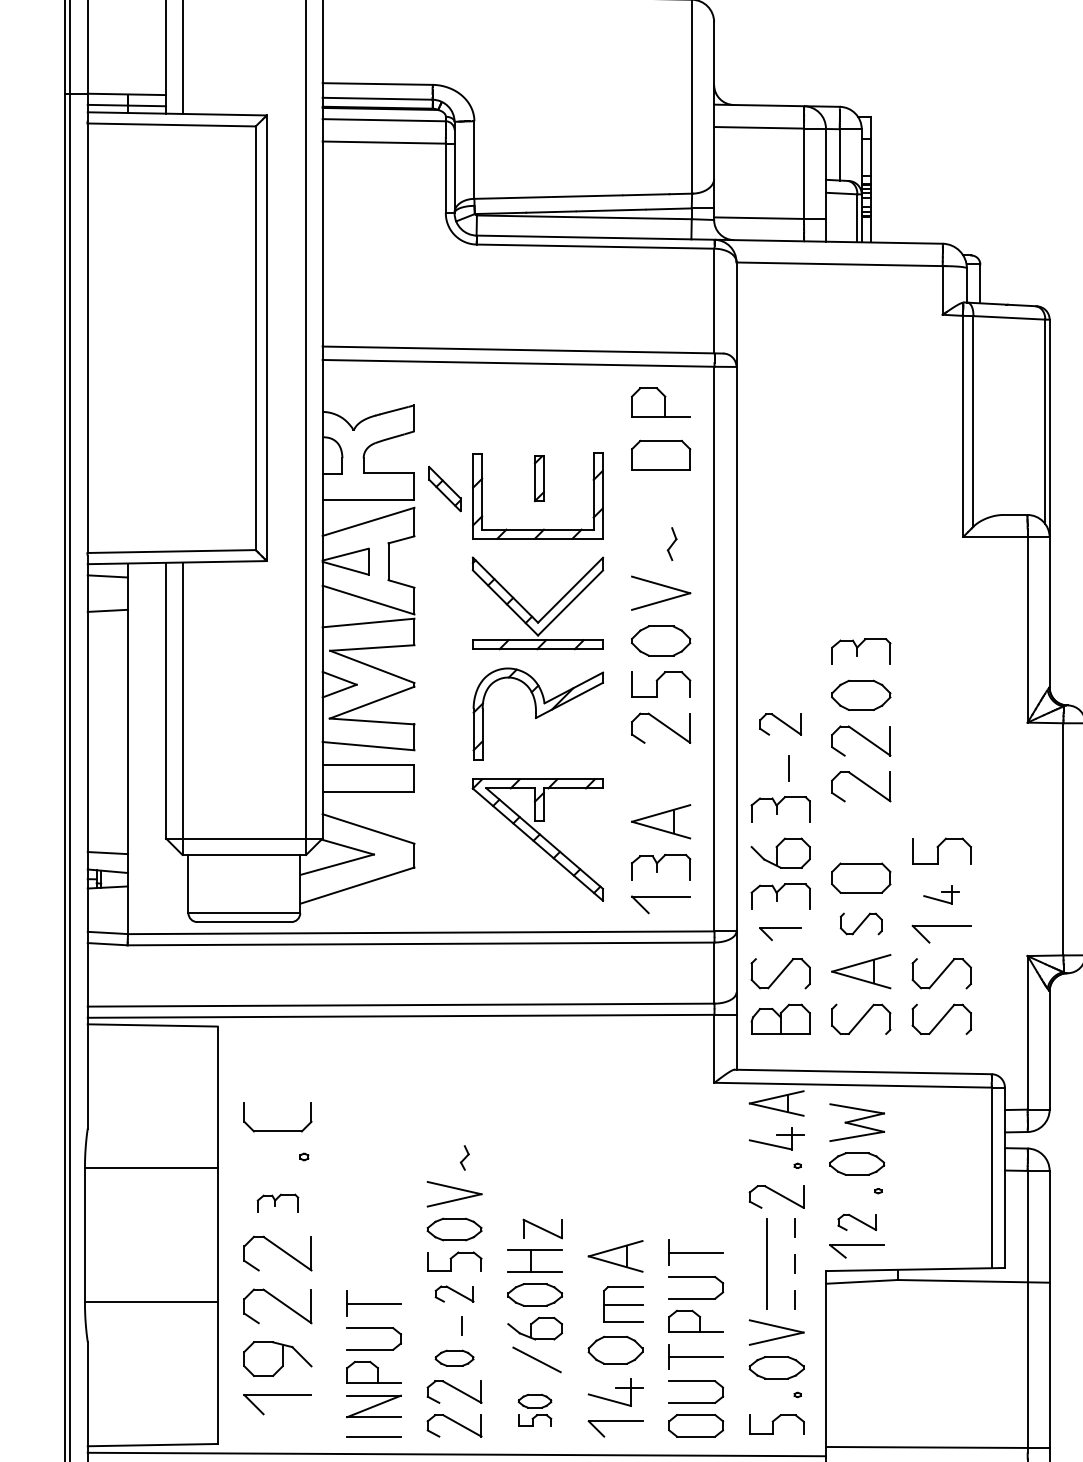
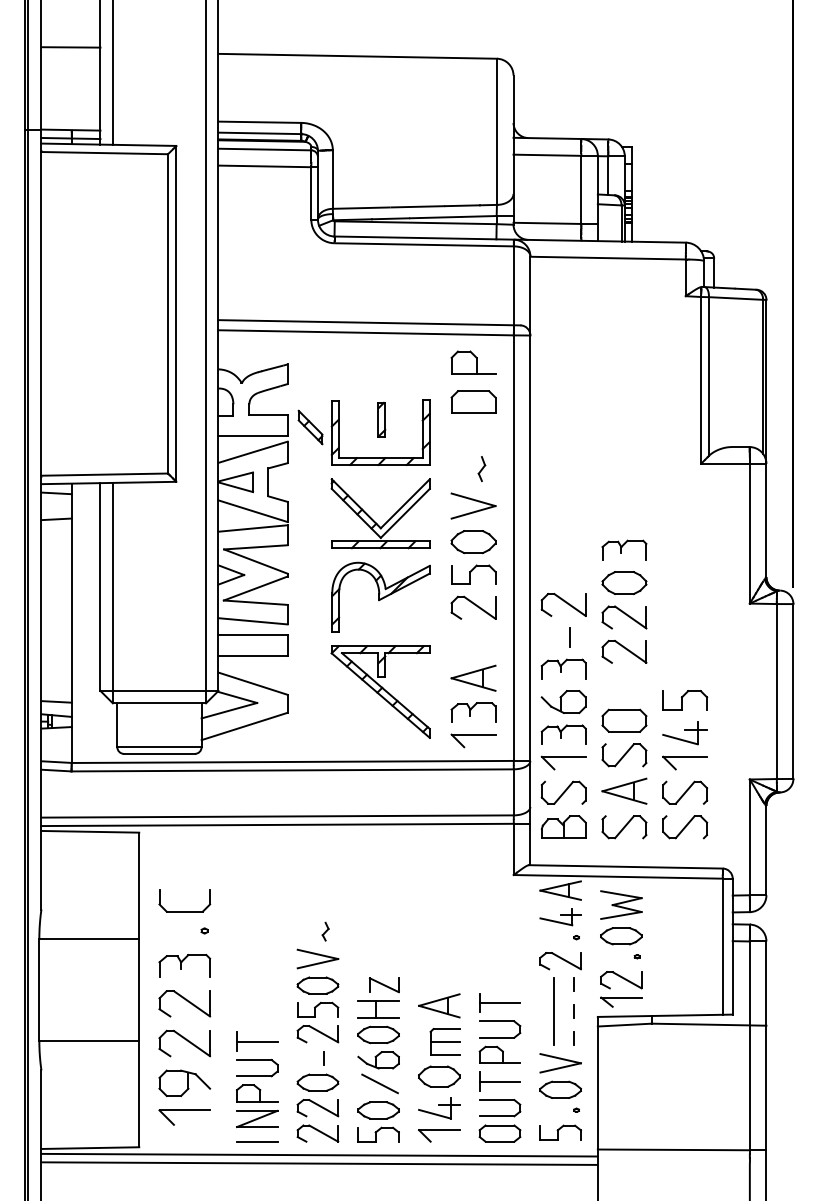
part: (780, 723) -> (563, 604), size x1.43
part: (940, 895) -> (684, 733), size x1.67
part: (861, 924) -> (624, 755), size x1.43
part: (780, 933) -> (563, 762), size x1.43
part: (277, 1202) -> (184, 965), size x1.67
part: (857, 1222) -> (621, 980), size x1.43
part: (454, 1294) -> (317, 1034), size x1.43
part: (454, 1358) -> (317, 1082), size x1.43
part: (534, 1409) -> (378, 1121), size x1.67

